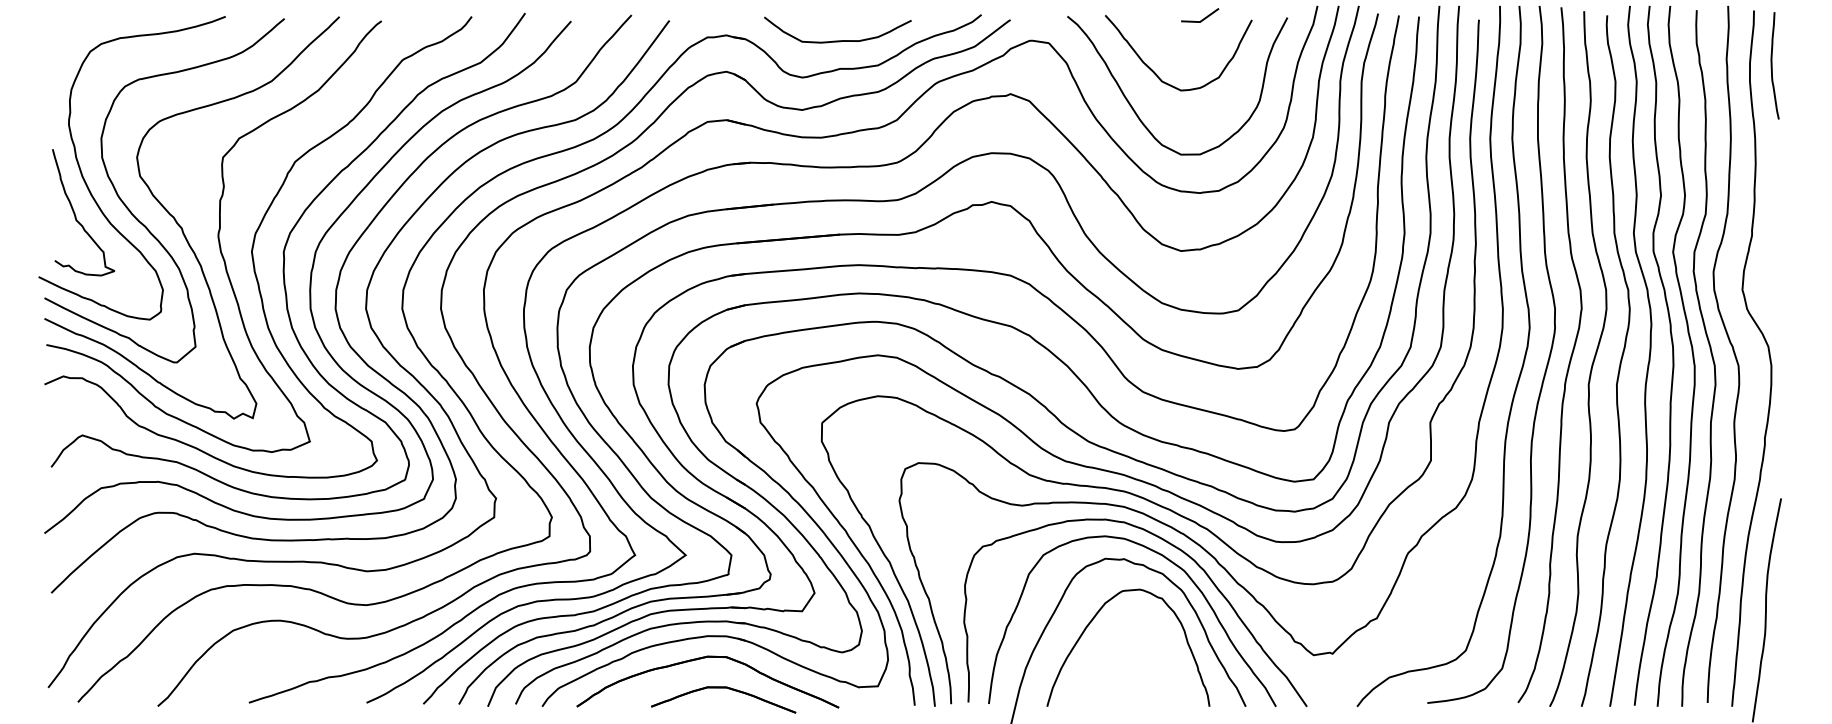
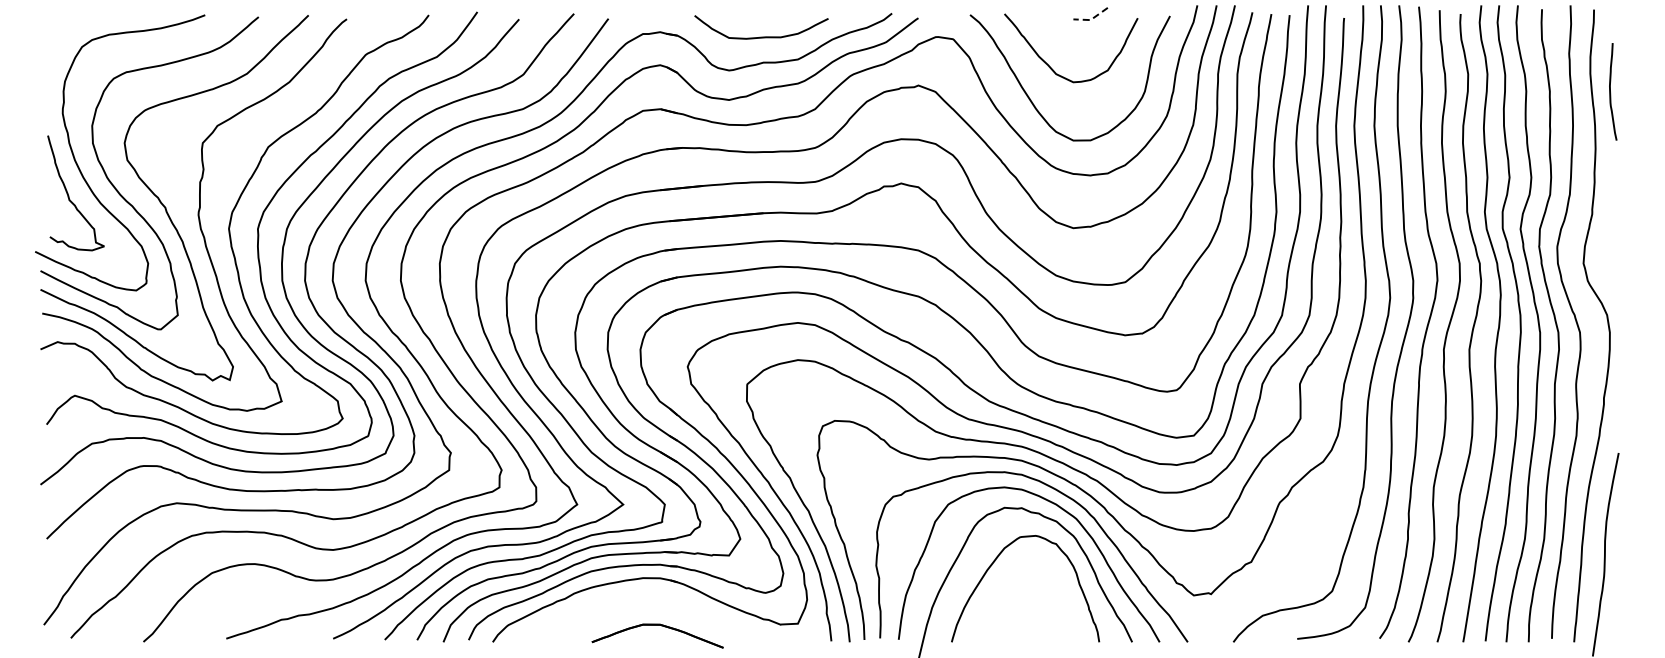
line: (1201, 21) -> (1091, 19), solid -> dashed
curve: (1773, 67) -> (1611, 93), moved
part: (701, 659) -> (637, 599), removed

